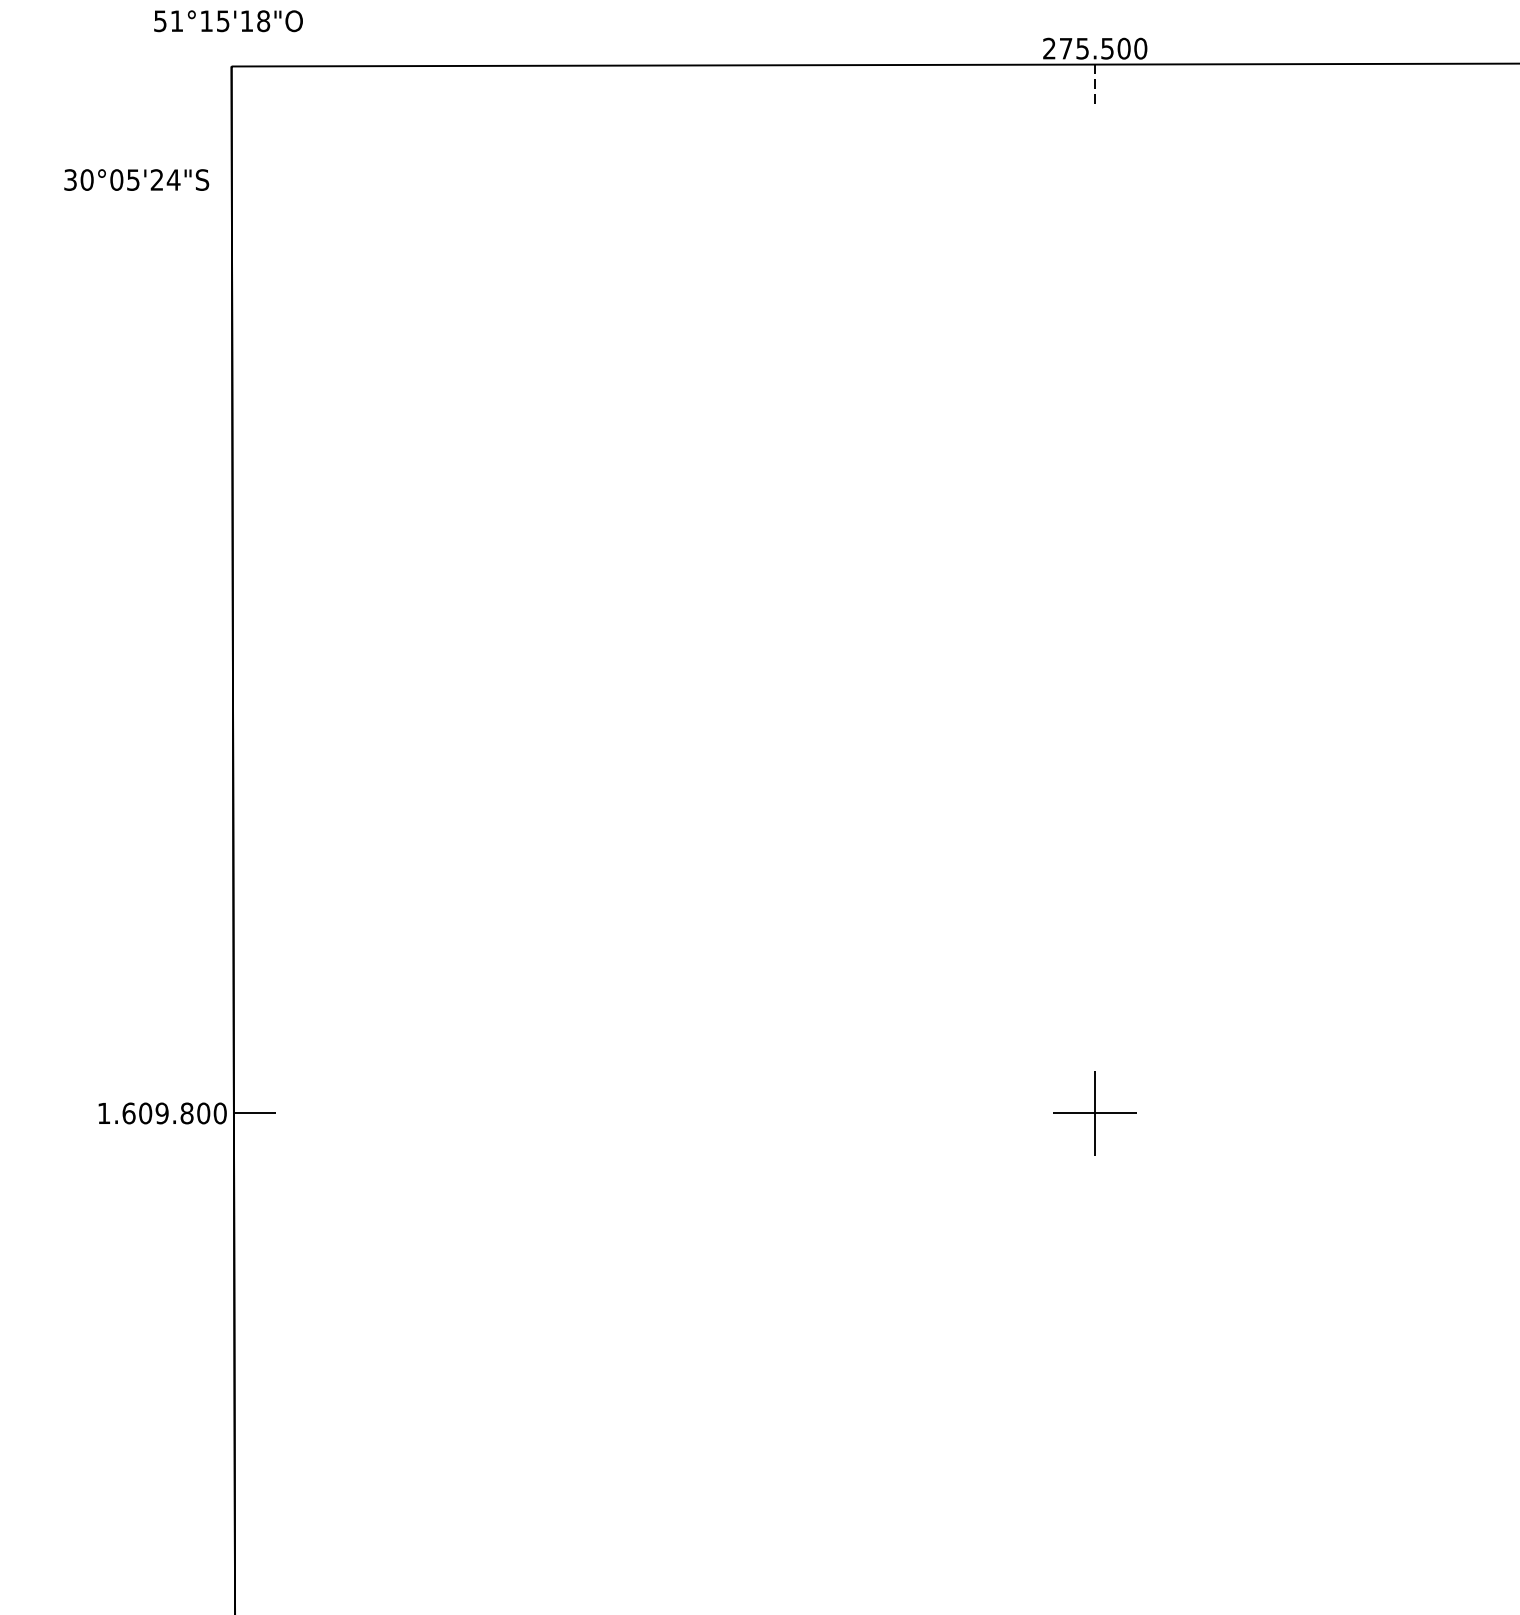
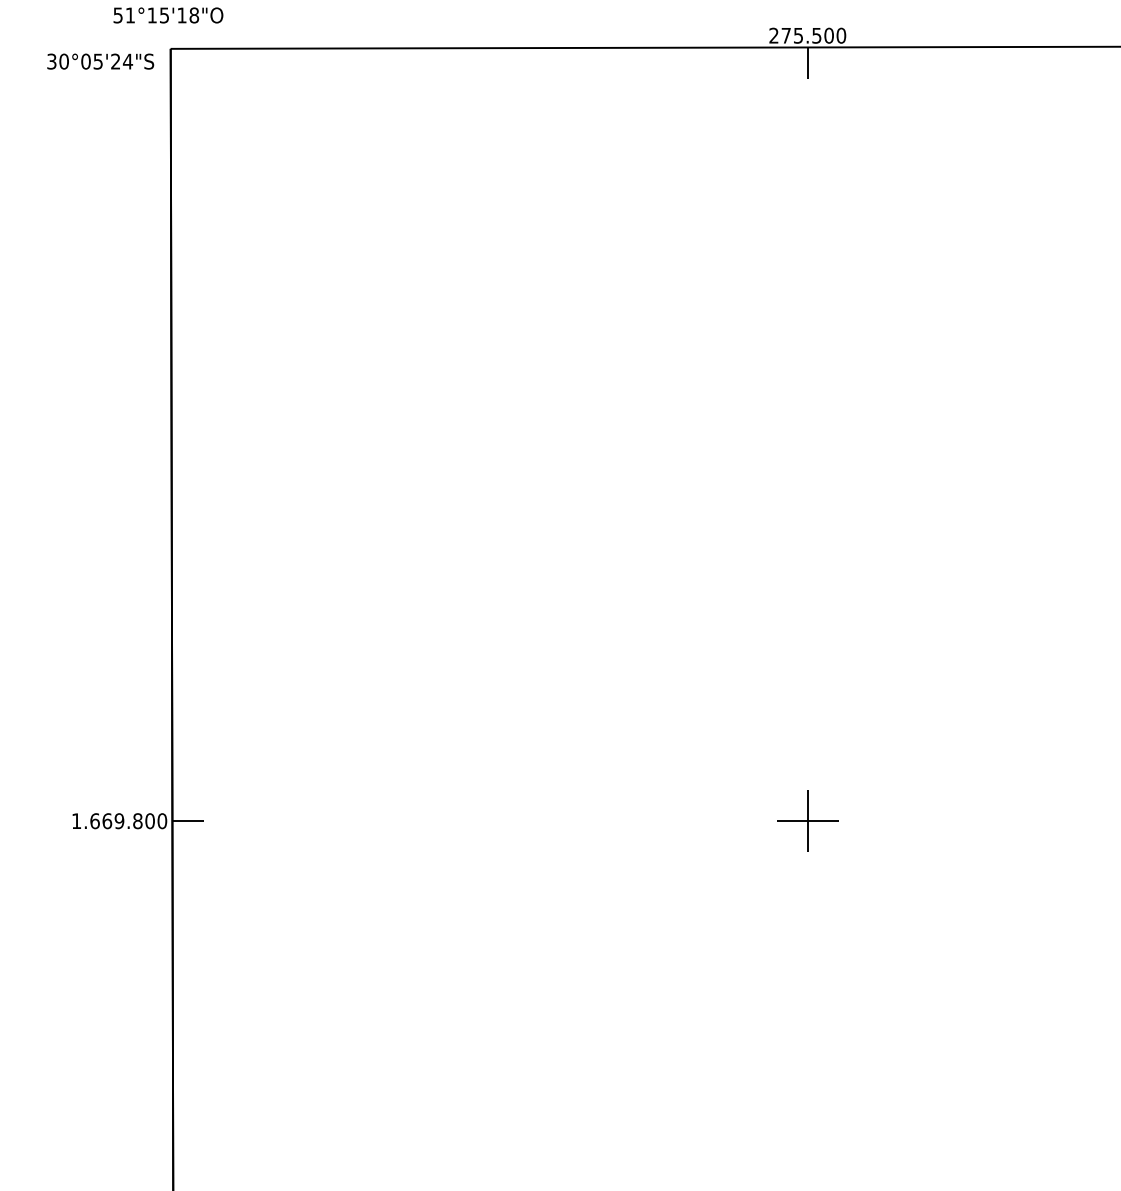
line: (1094, 86) -> (807, 63), dashed -> solid
text: (136, 179) -> (100, 61), moved
text: (145, 1112) -> (107, 820), 1.609.800 -> 1.669.800

